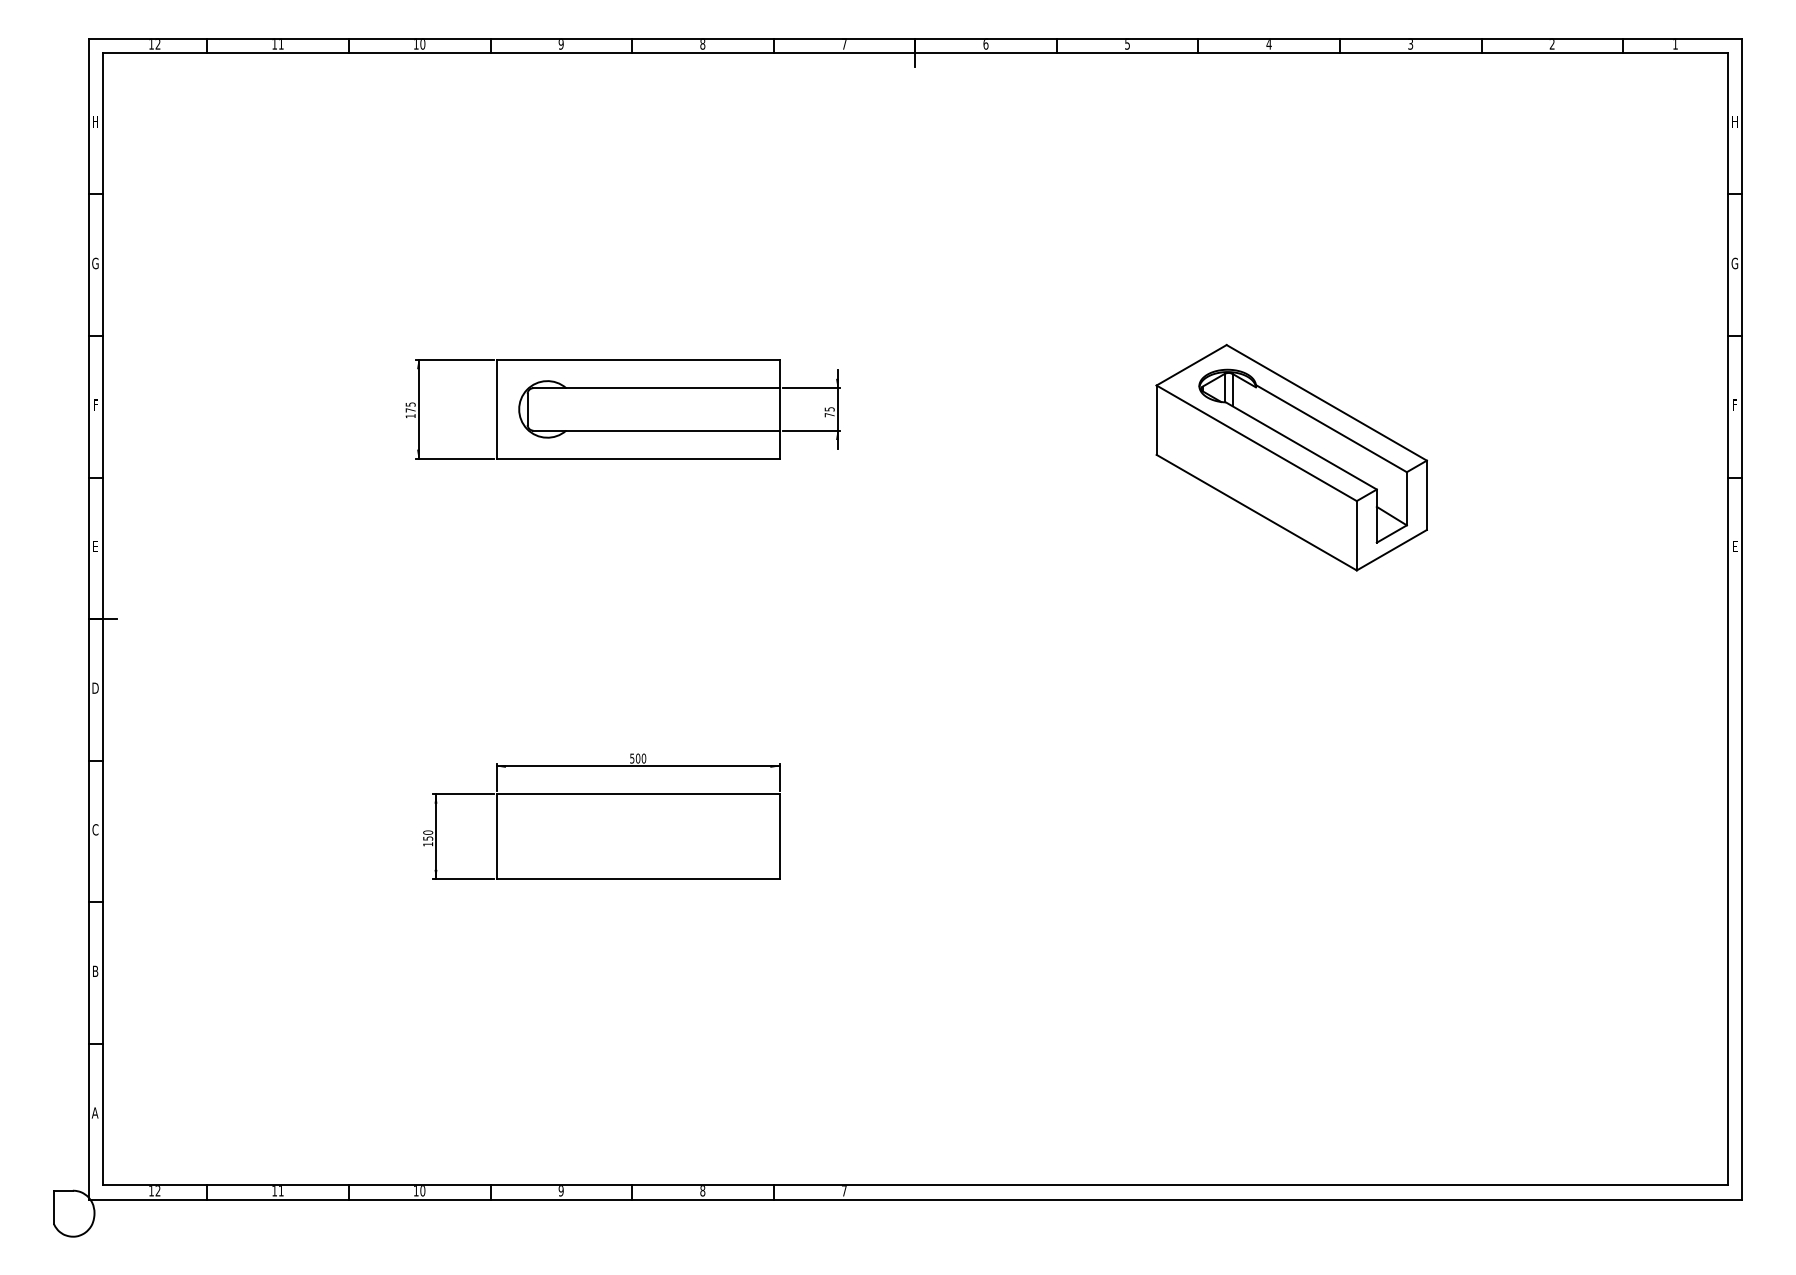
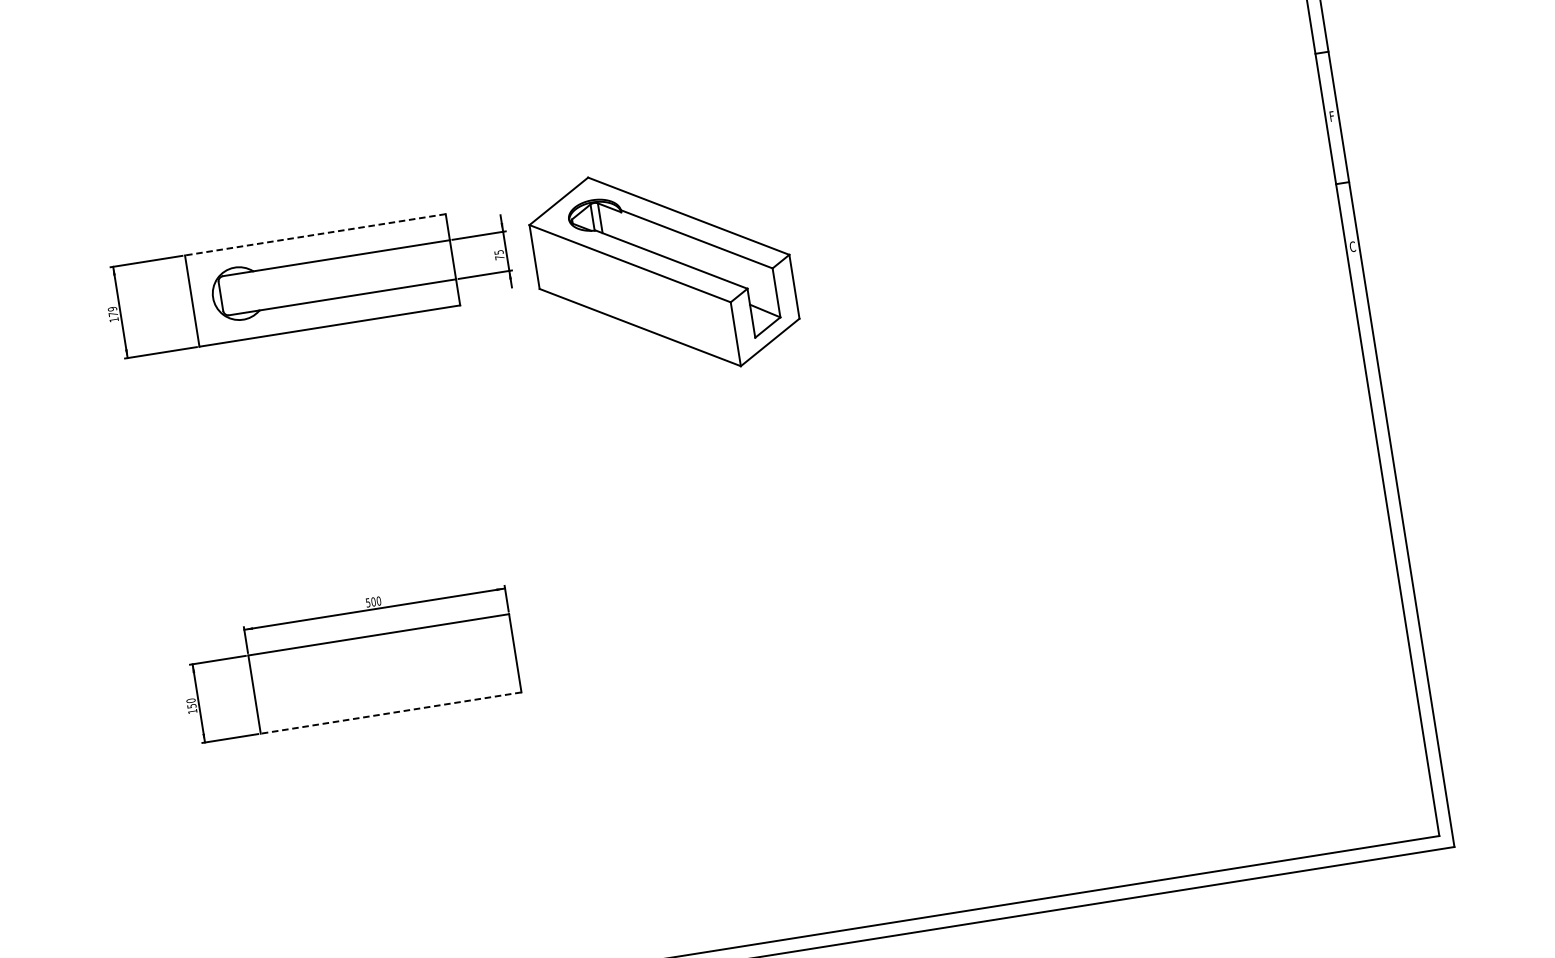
line: (638, 359) -> (315, 234), solid -> dashed
text: (410, 404) -> (112, 309), 175 -> 179
part: (1291, 457) -> (664, 271), moved
text: (1735, 546) -> (1353, 246), E -> C
line: (638, 879) -> (391, 713), solid -> dashed

